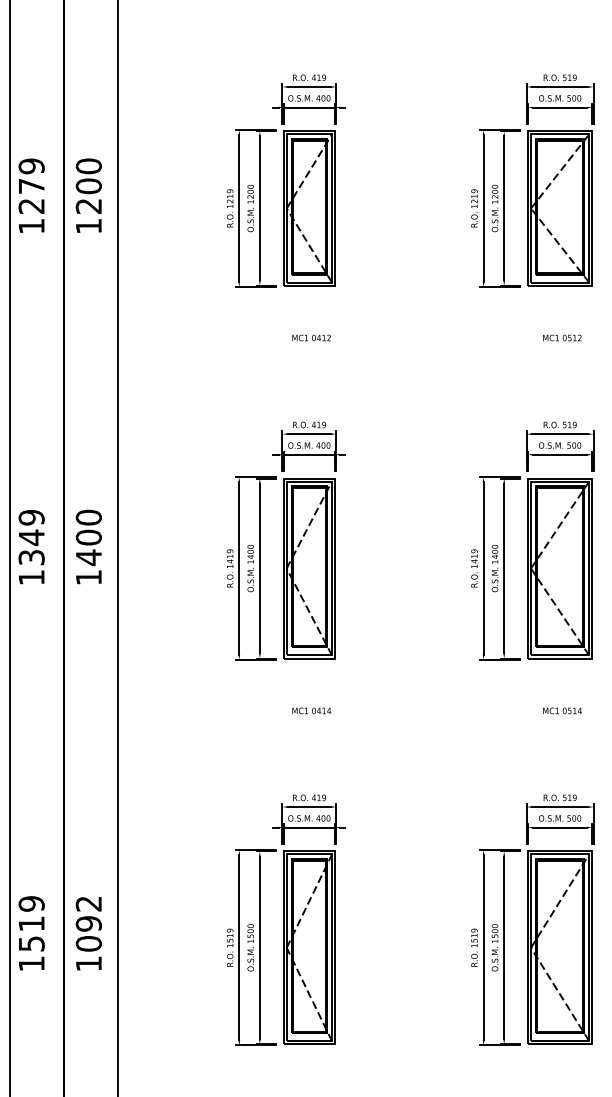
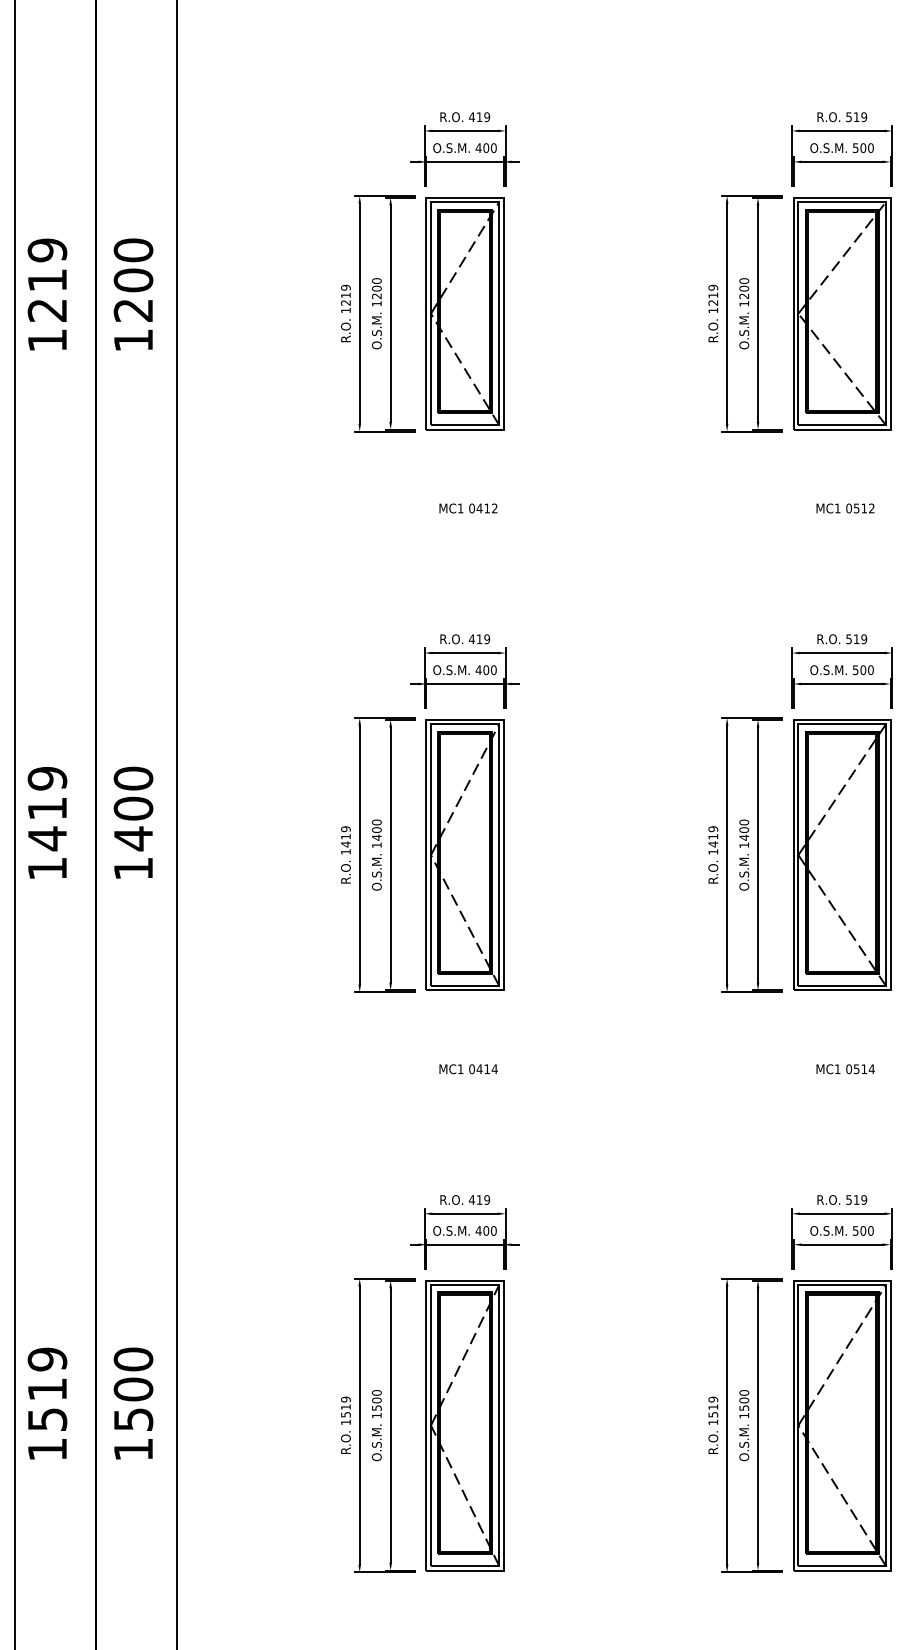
text: (31, 186) -> (47, 280), 1279 -> 1219
text: (31, 547) -> (47, 823), 1349 -> 1419
text: (88, 923) -> (132, 1388), 1092 -> 1500

